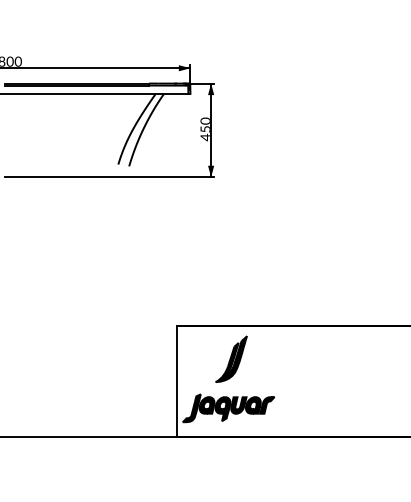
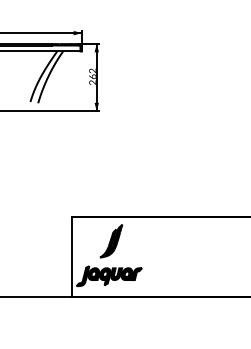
text: (204, 129) -> (92, 76), 450 -> 262

